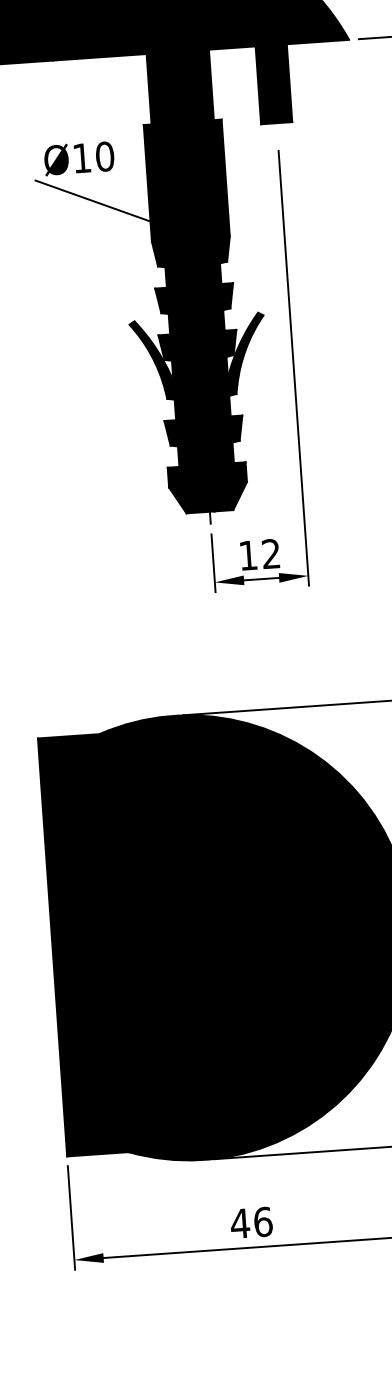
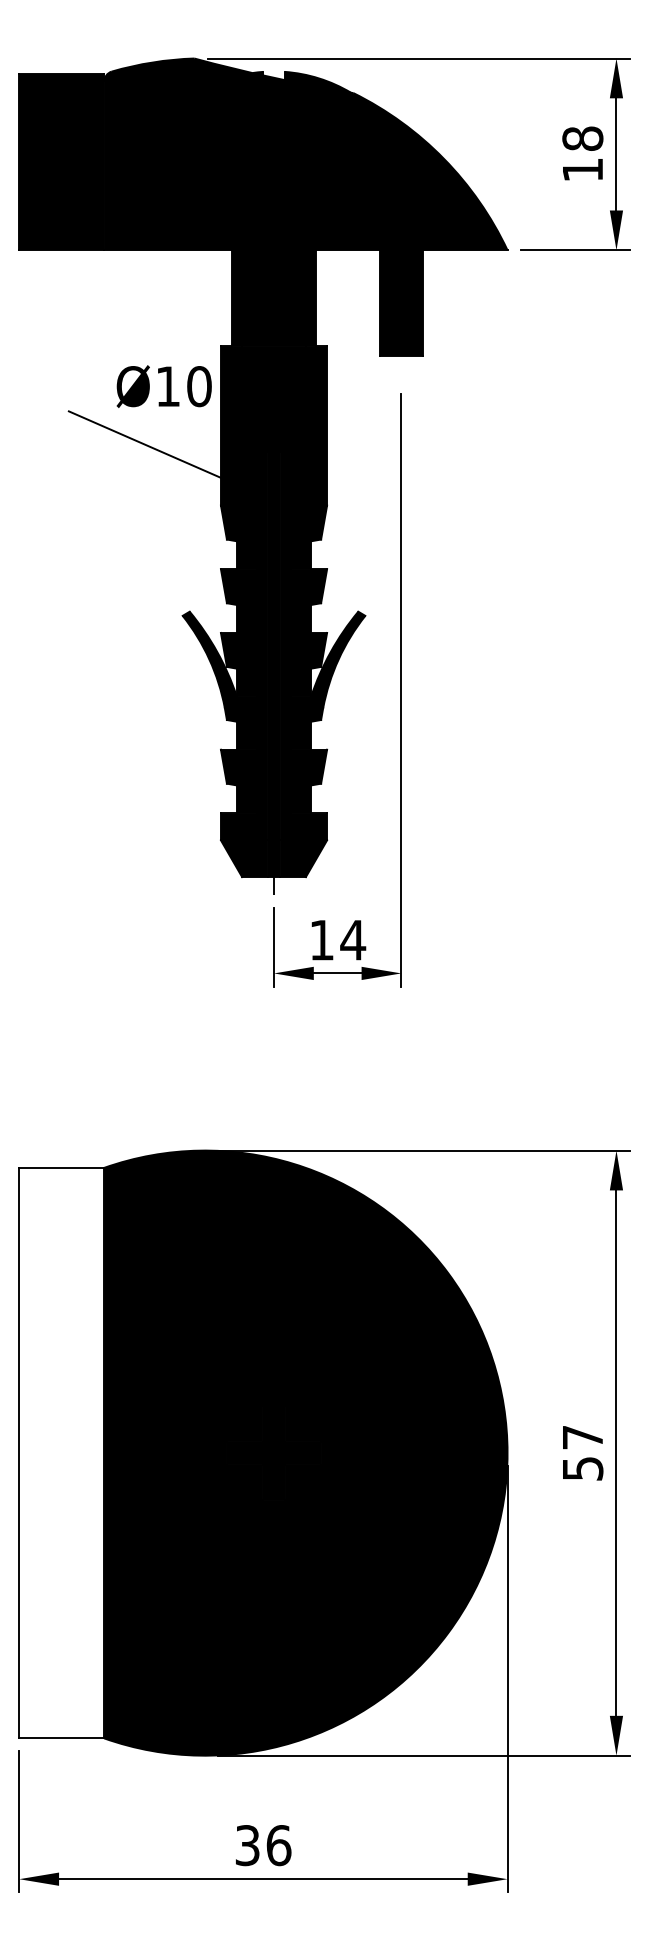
text: (78, 158) -> (163, 386), moved
text: (271, 553) -> (353, 939), 12 -> 14
fill: (83, 944) -> (61, 1452), removed
text: (240, 1223) -> (247, 1845), 46 -> 36

